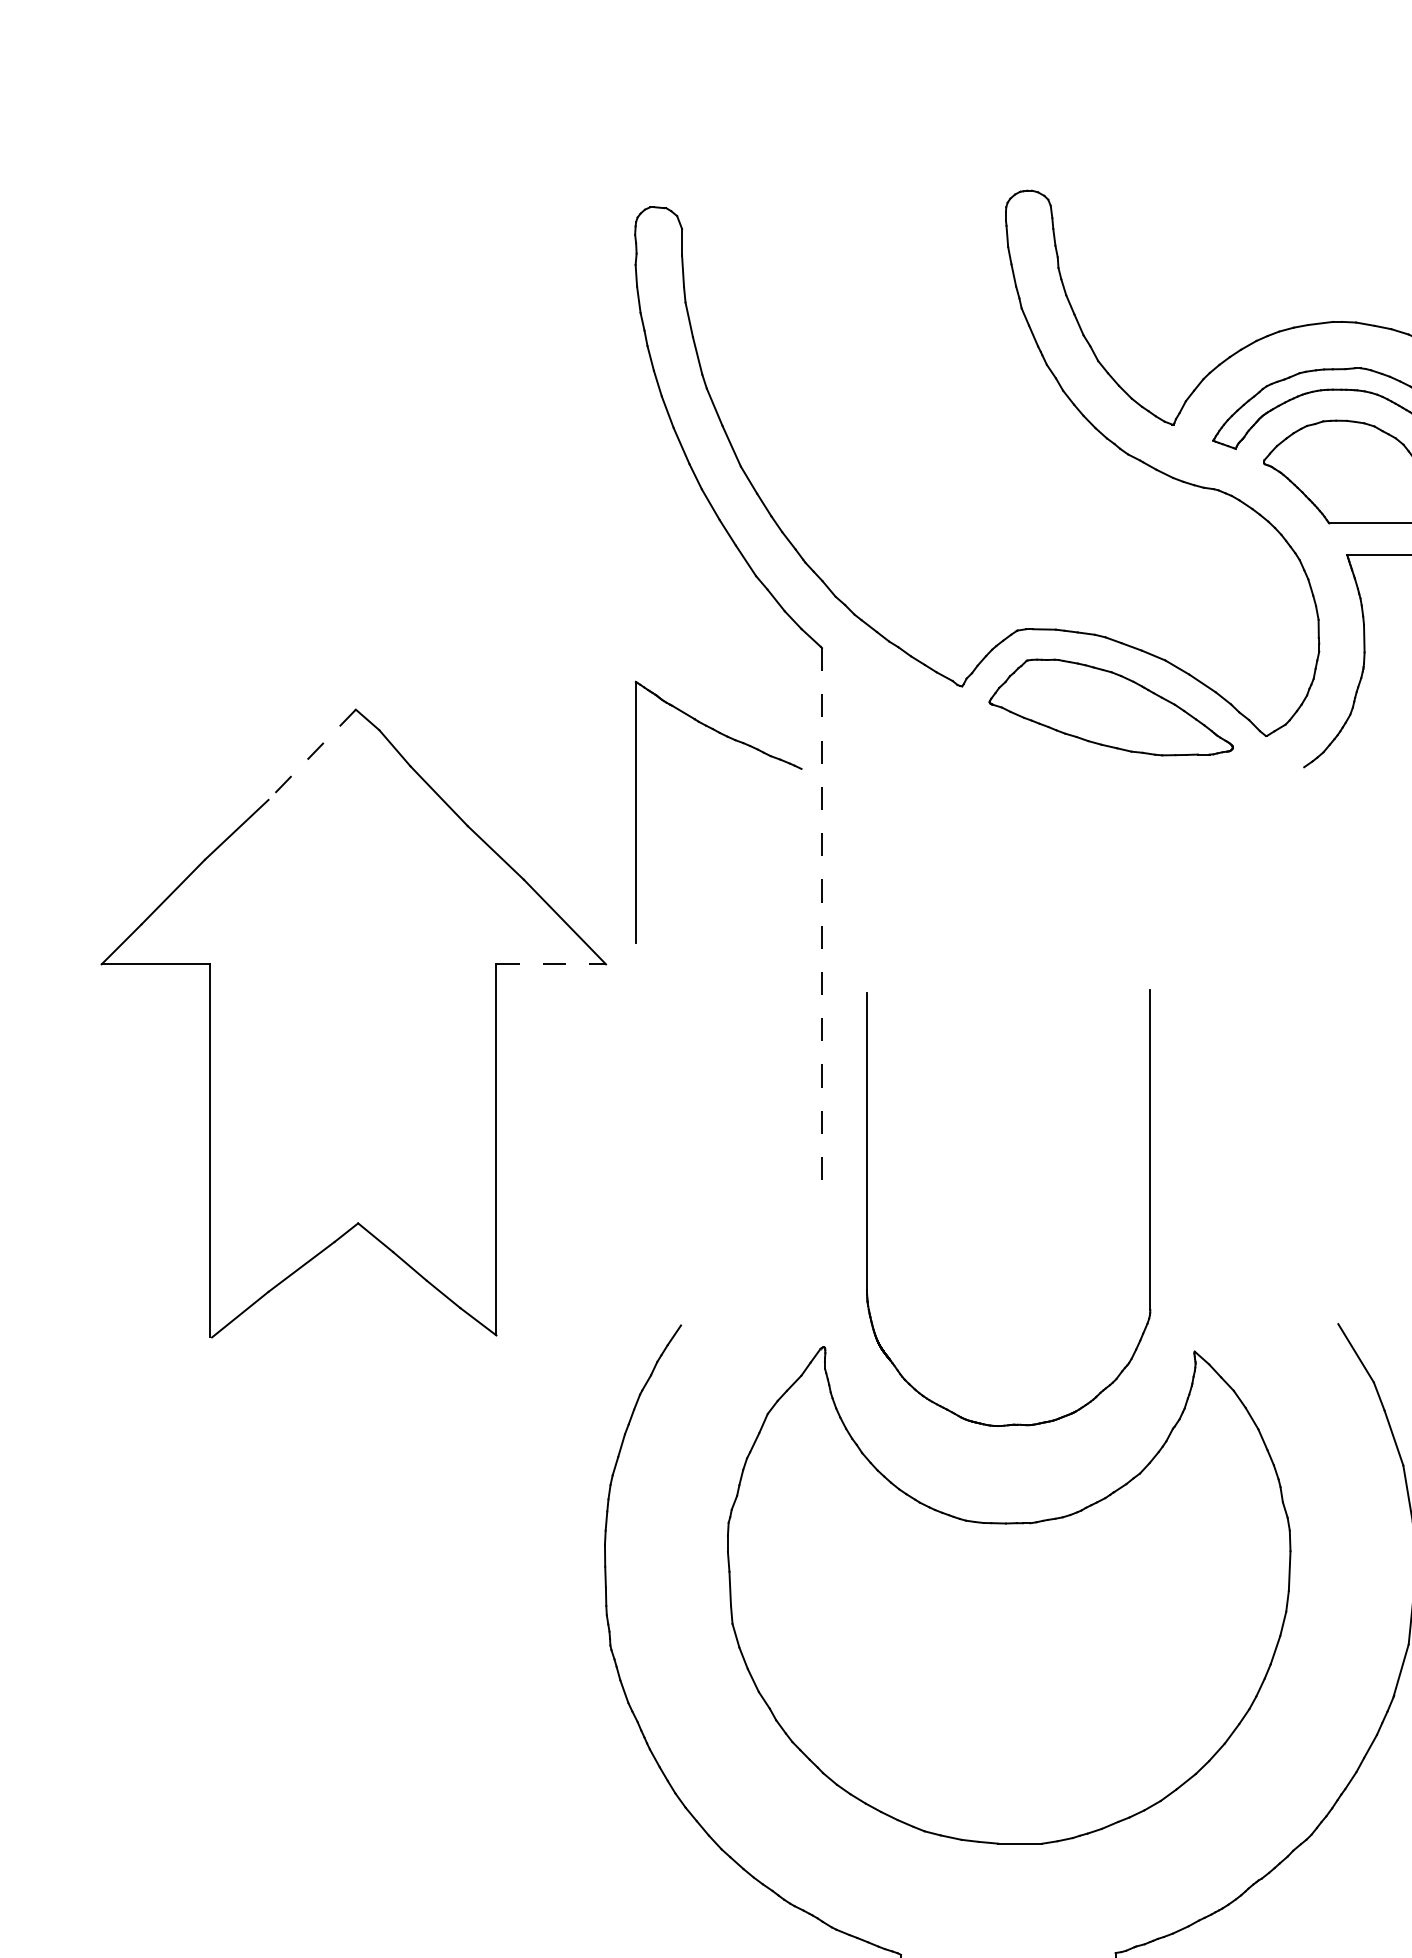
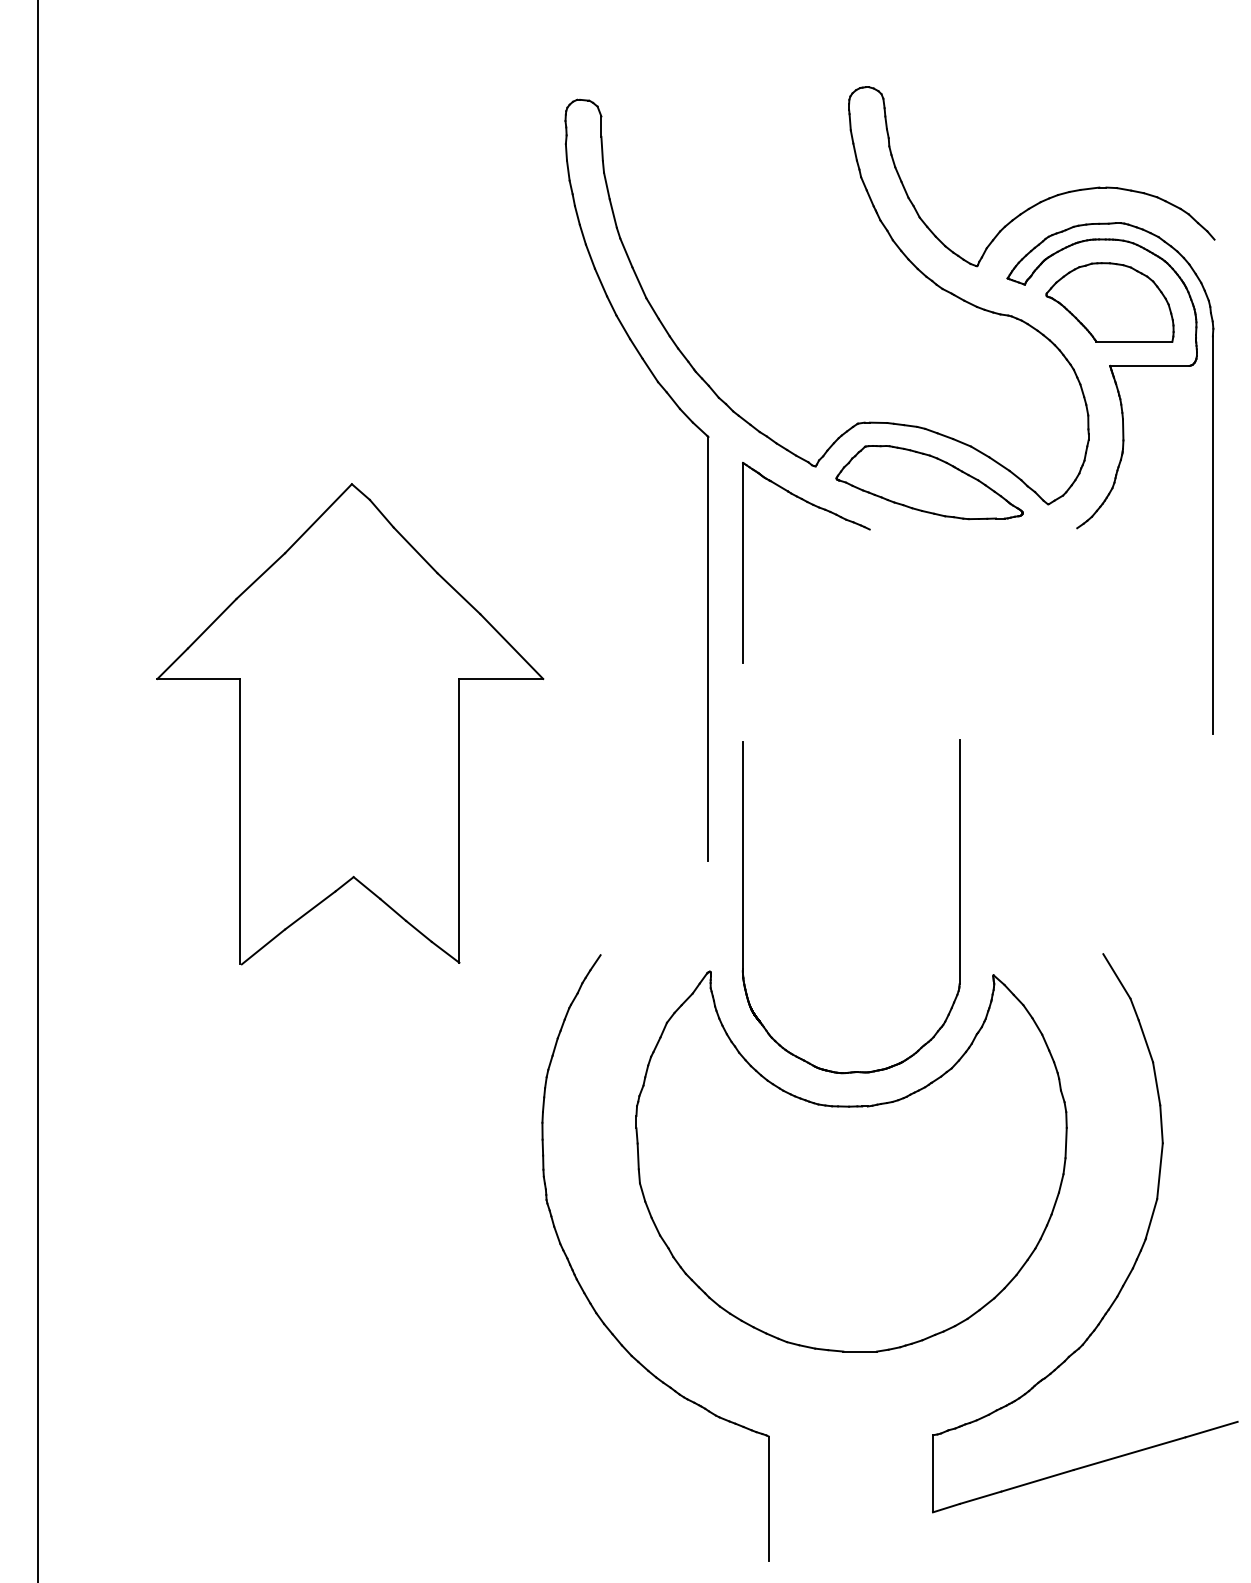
part: (750, 747) -> (830, 513), moved
line: (312, 755) -> (318, 519), dashed -> solid
line: (822, 924) -> (708, 648), dashed -> solid
line: (551, 963) -> (501, 678), dashed -> solid
part: (867, 1208) -> (743, 906), moved

